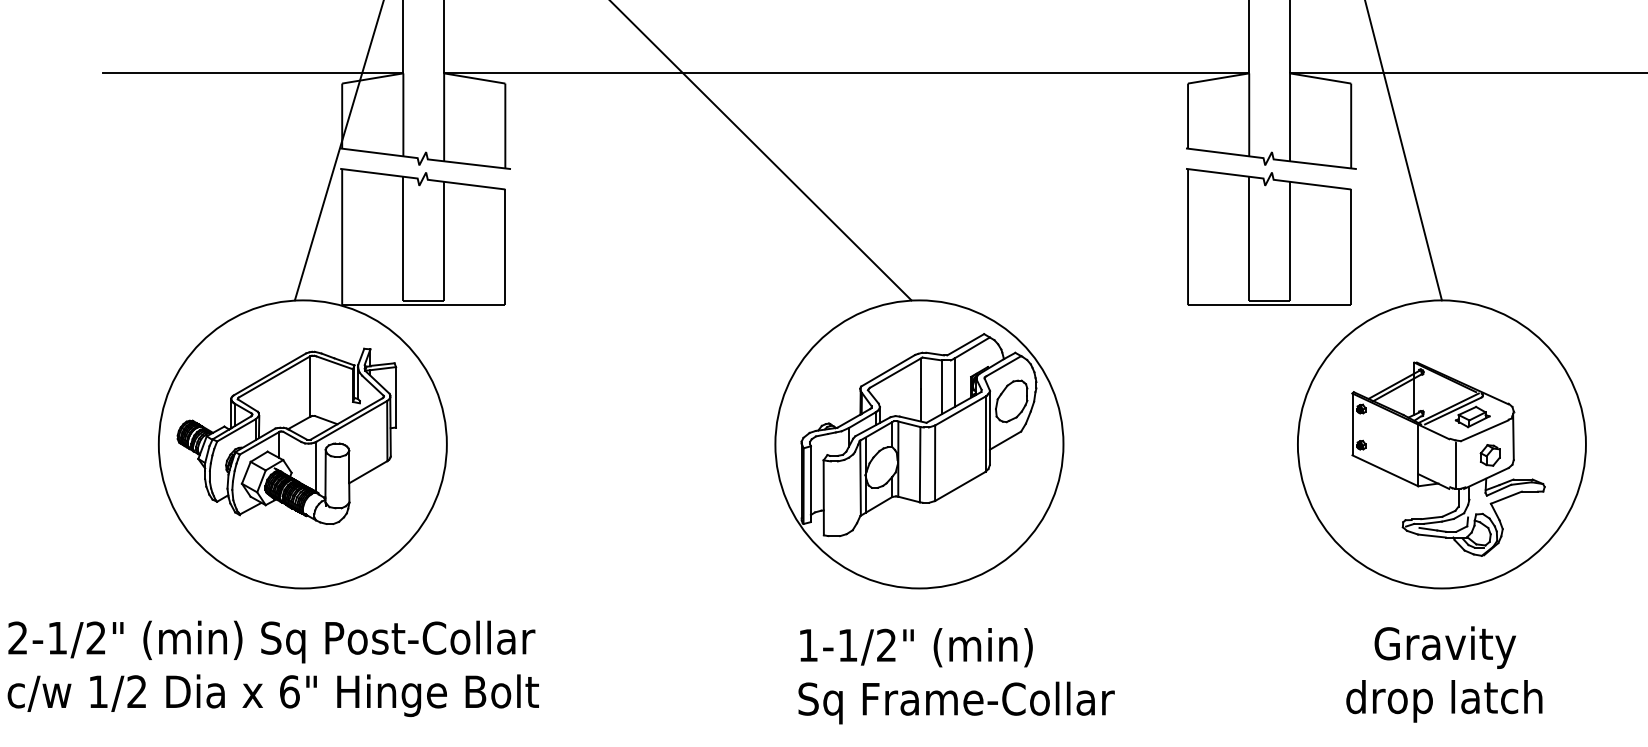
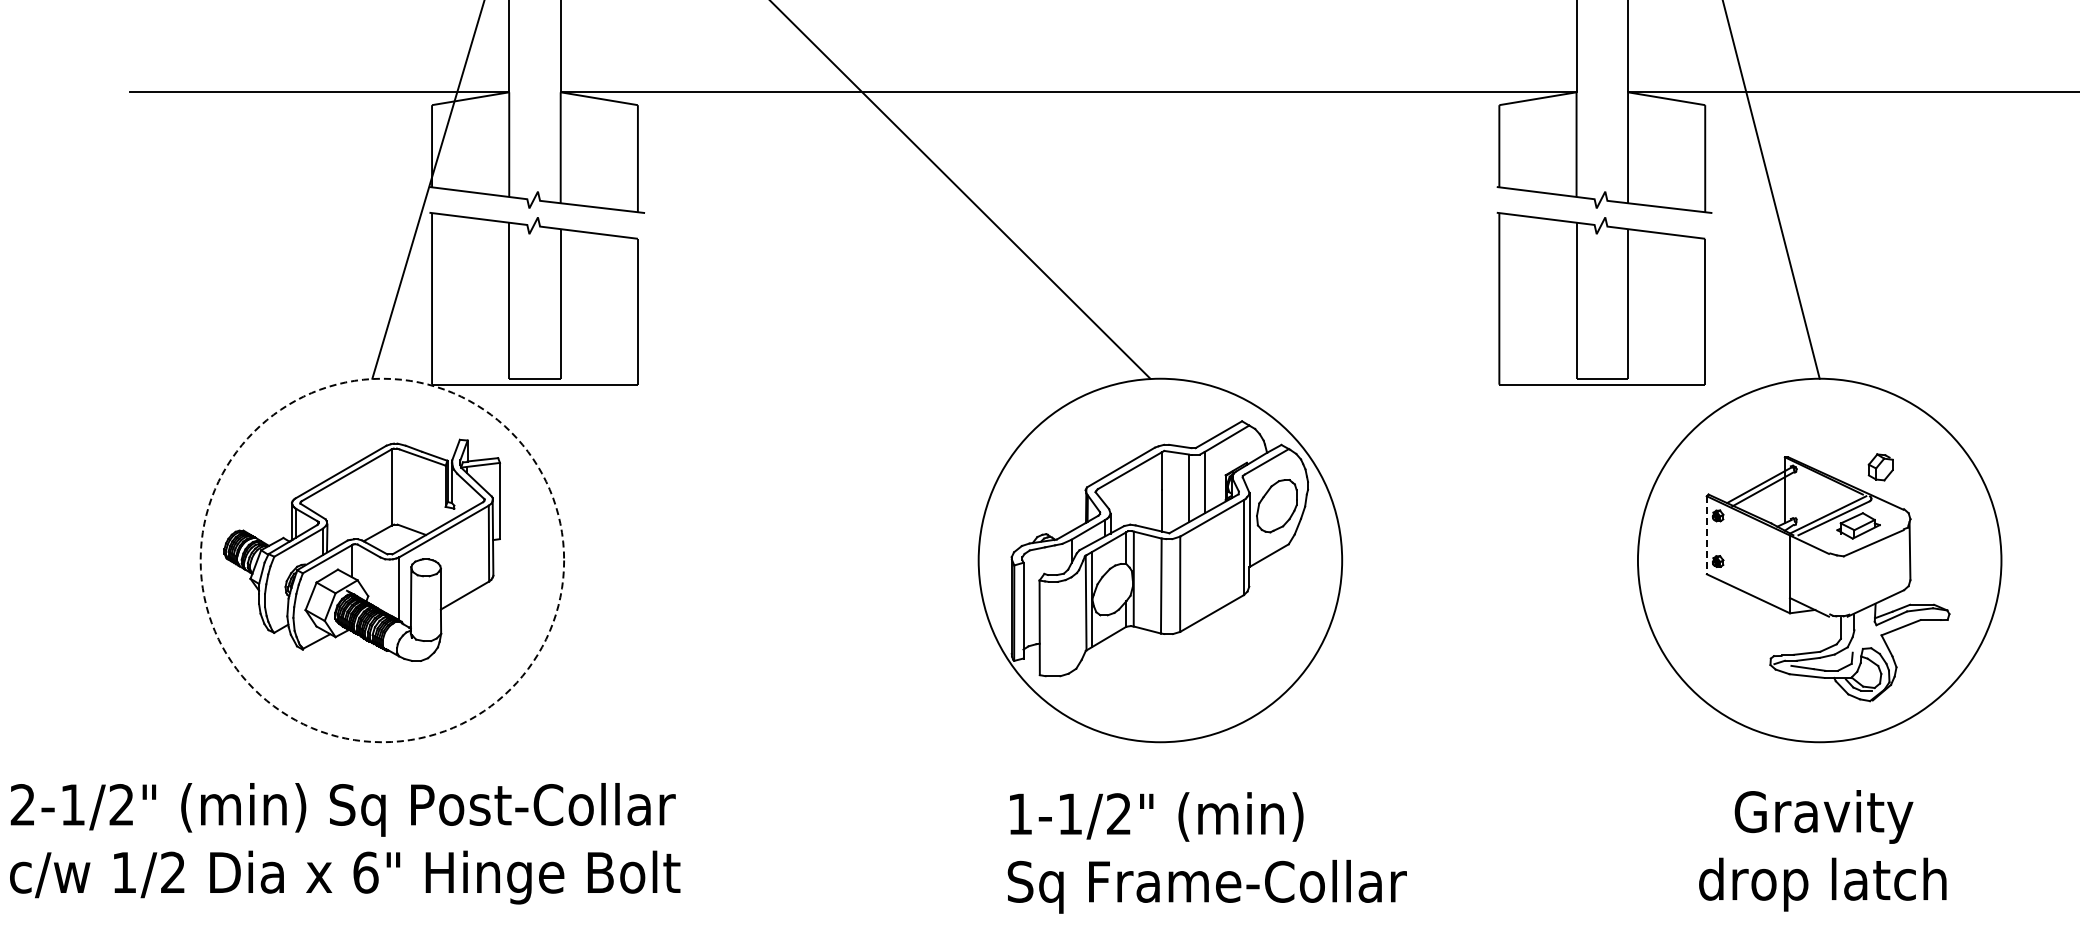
line: (1352, 424) -> (1706, 535), solid -> dashed
circle: (302, 444) -> (382, 560), solid -> dashed
part: (1490, 455) -> (1880, 467), moved
line: (1456, 465) -> (1837, 586), removed

